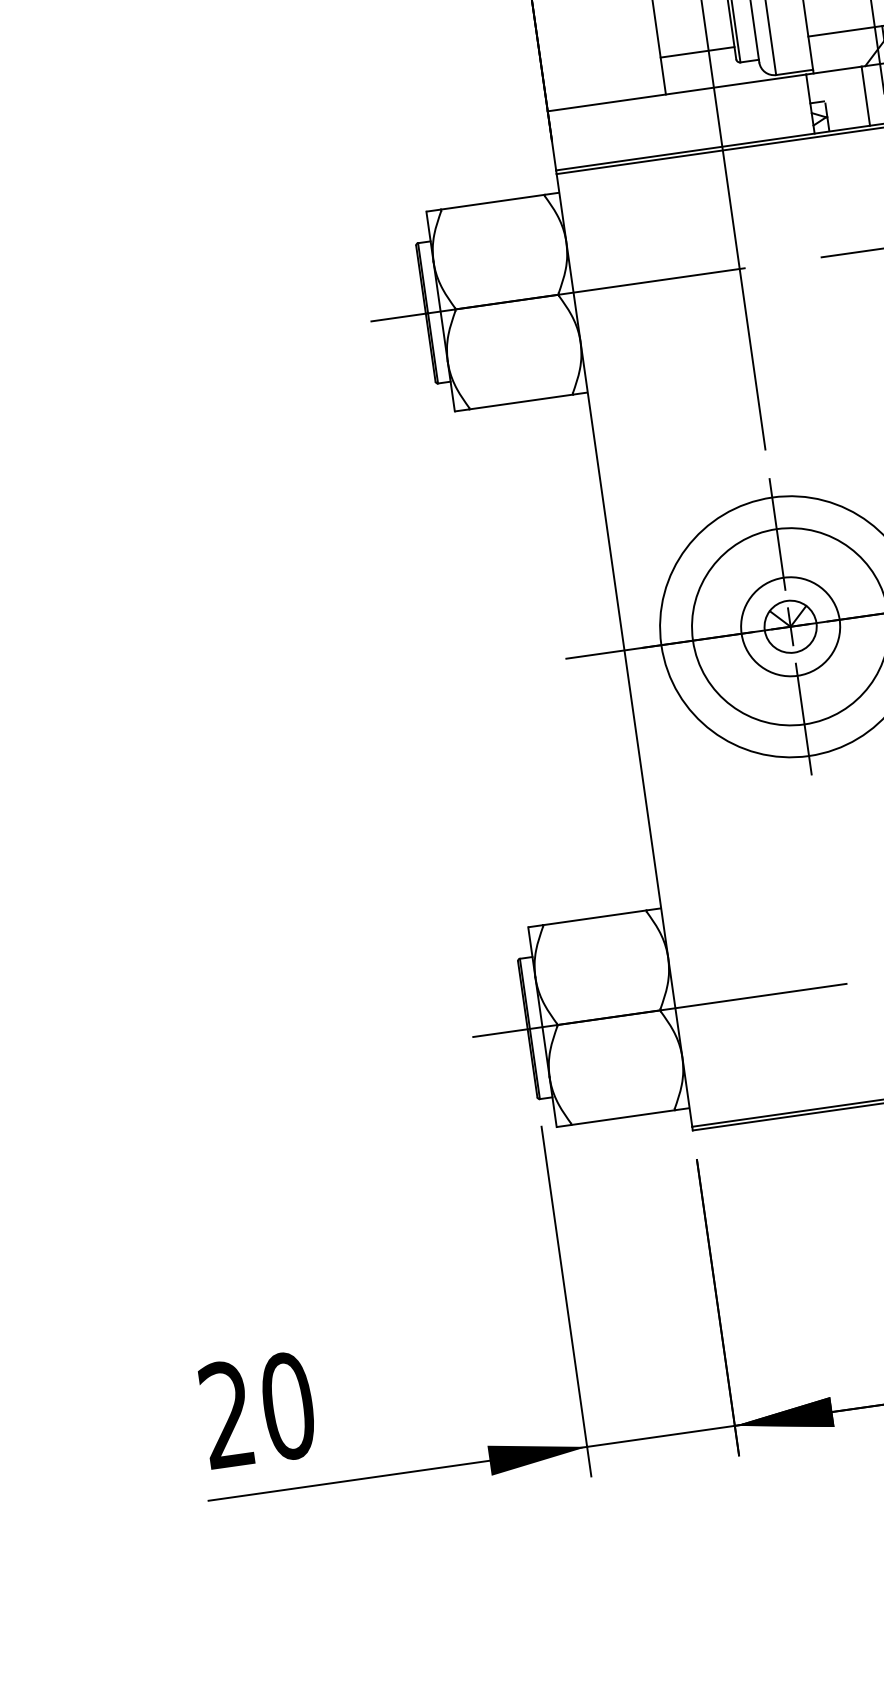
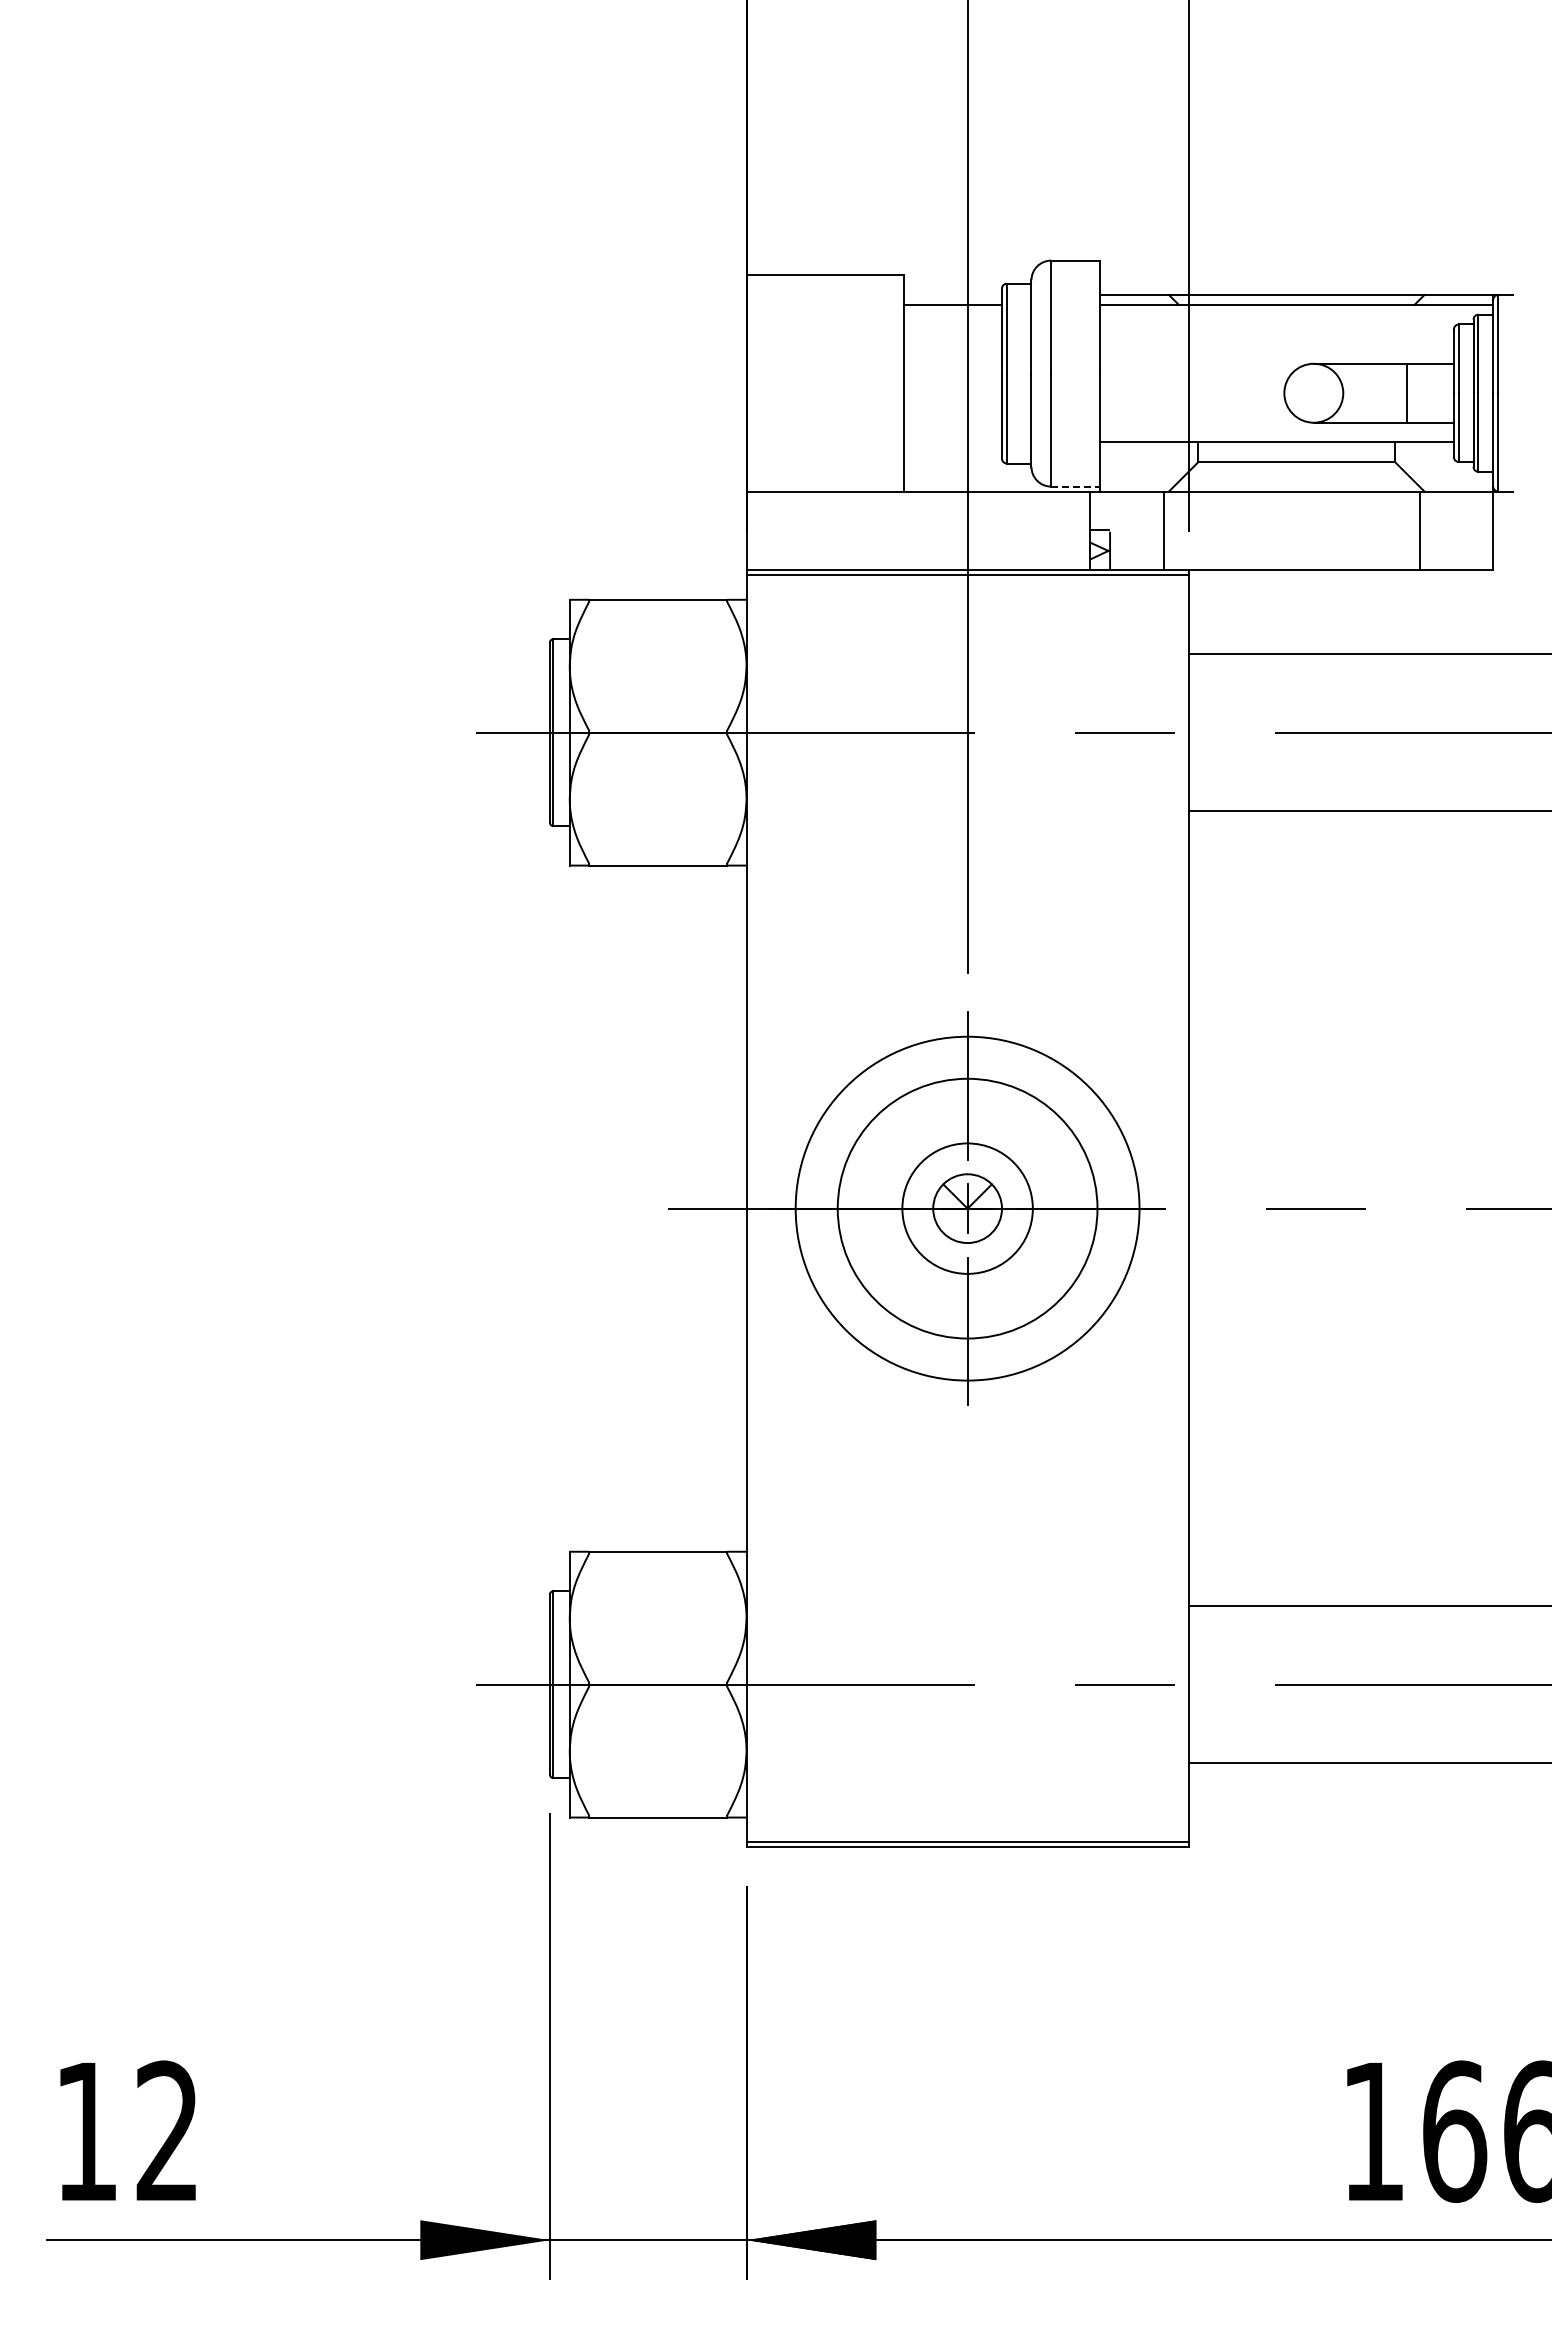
line: (697, 52) -> (952, 442), removed
line: (794, 72) -> (1075, 486), solid -> dashed
text: (257, 1410) -> (127, 2131), 20 -> 12

